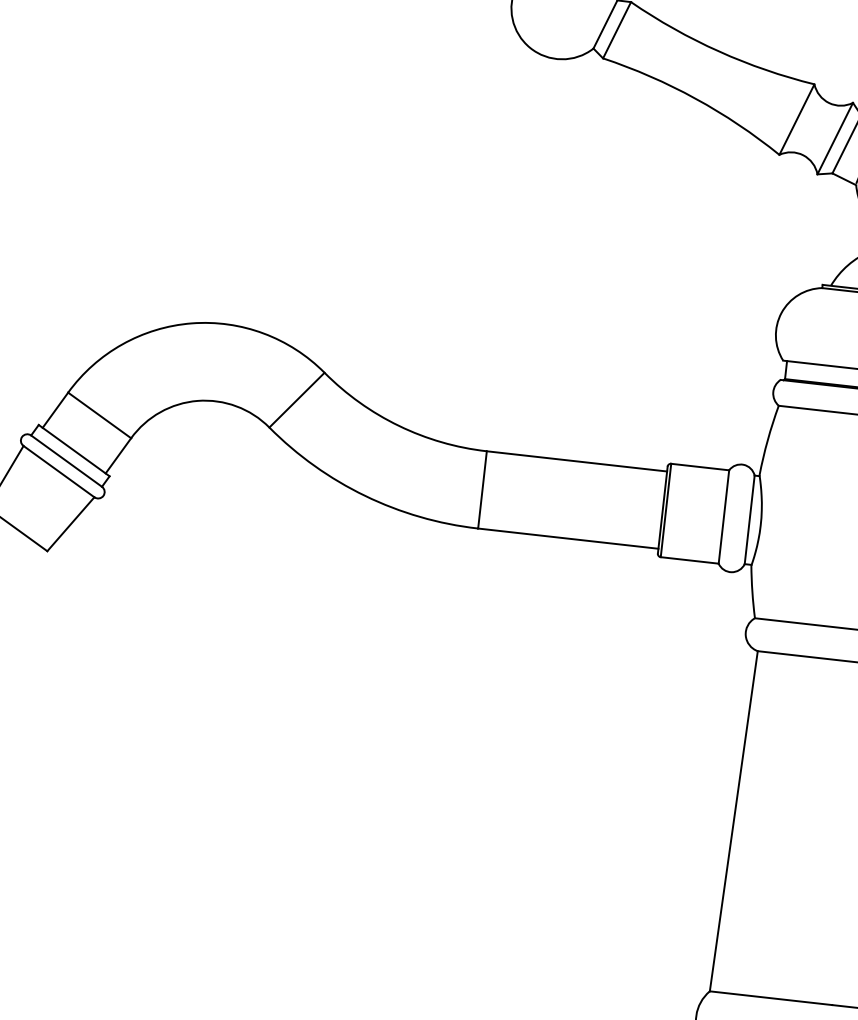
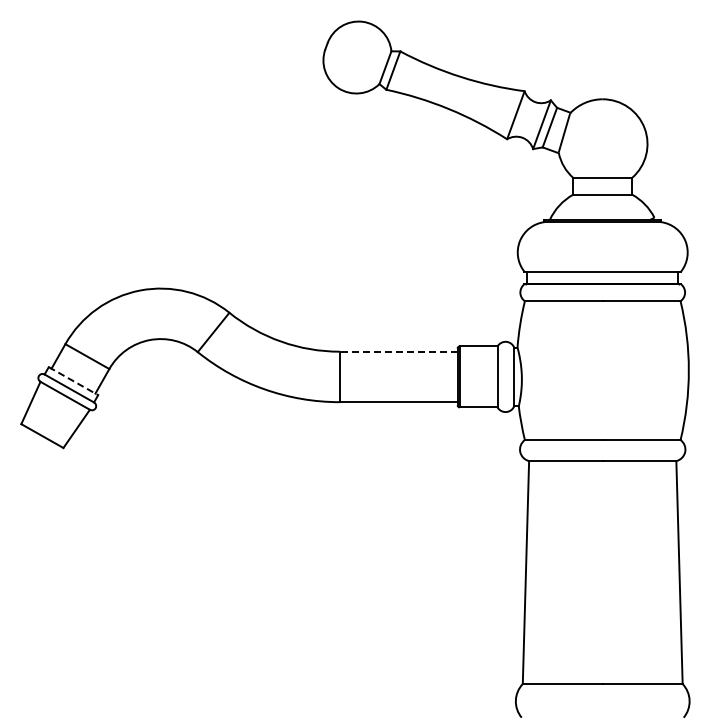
line: (74, 451) -> (73, 381), solid -> dashed
line: (576, 461) -> (398, 351), solid -> dashed

